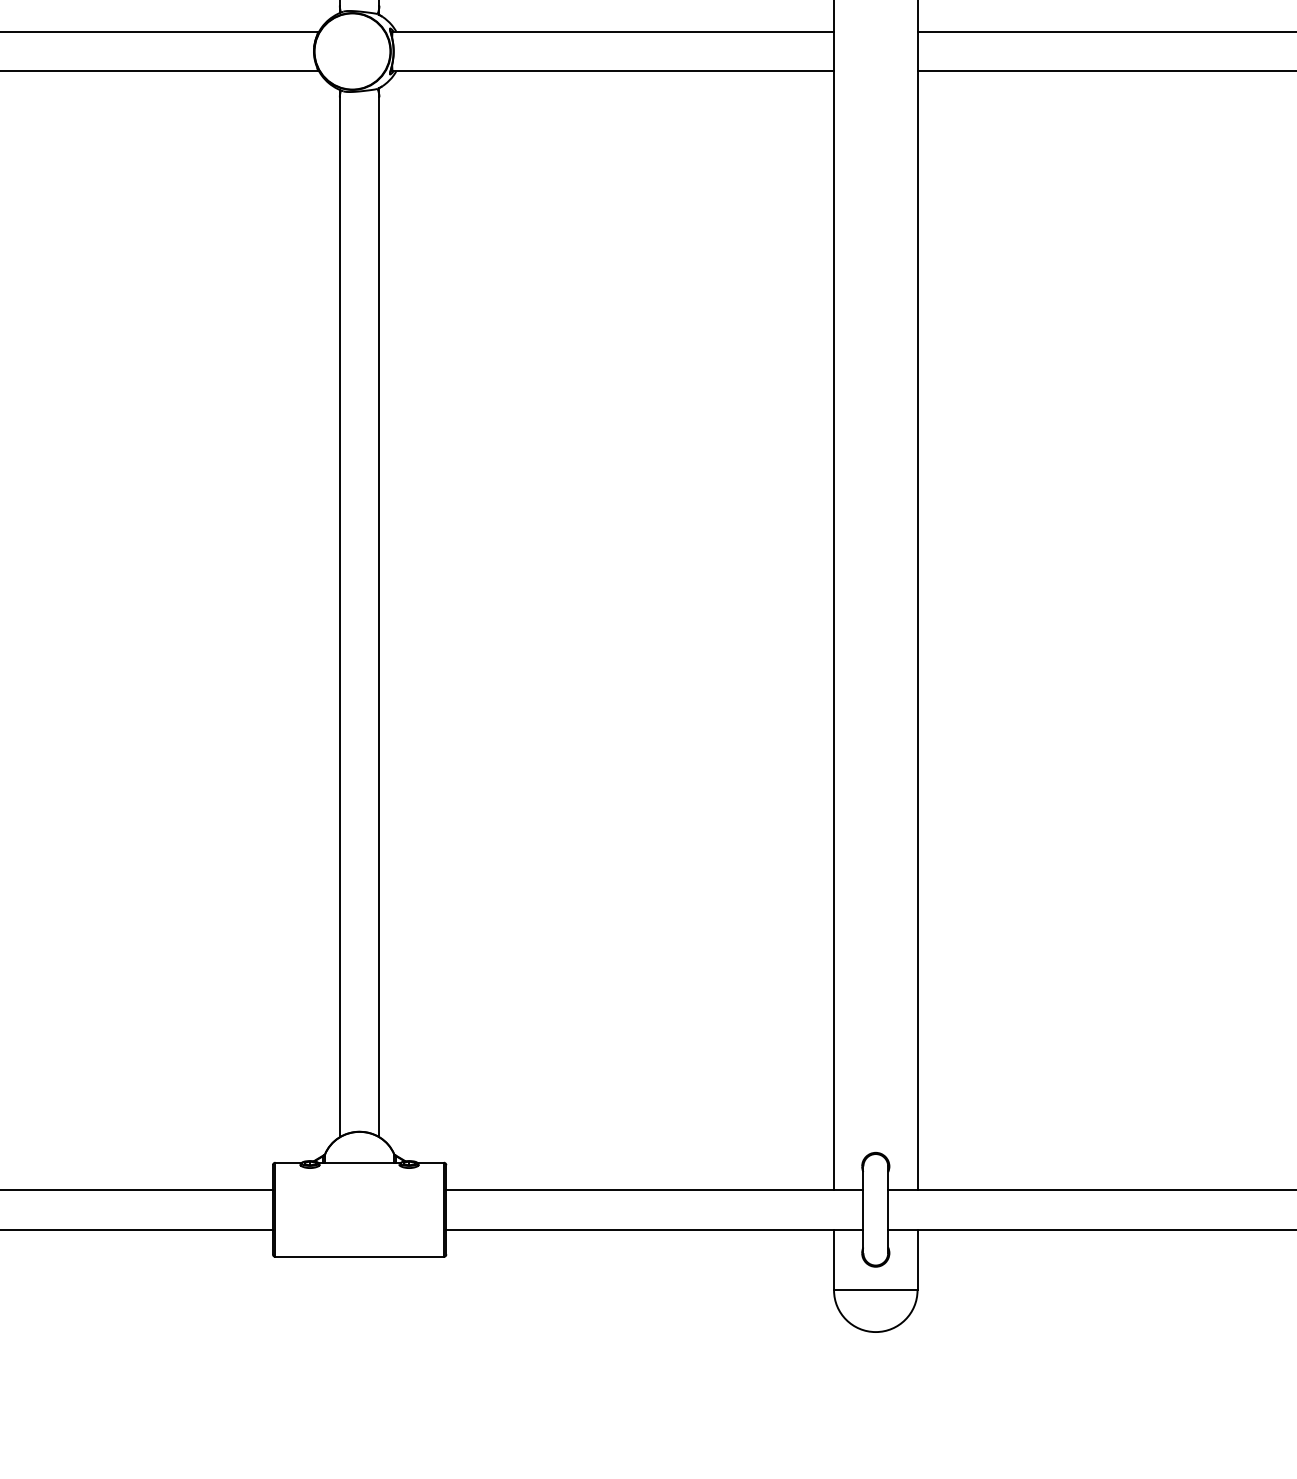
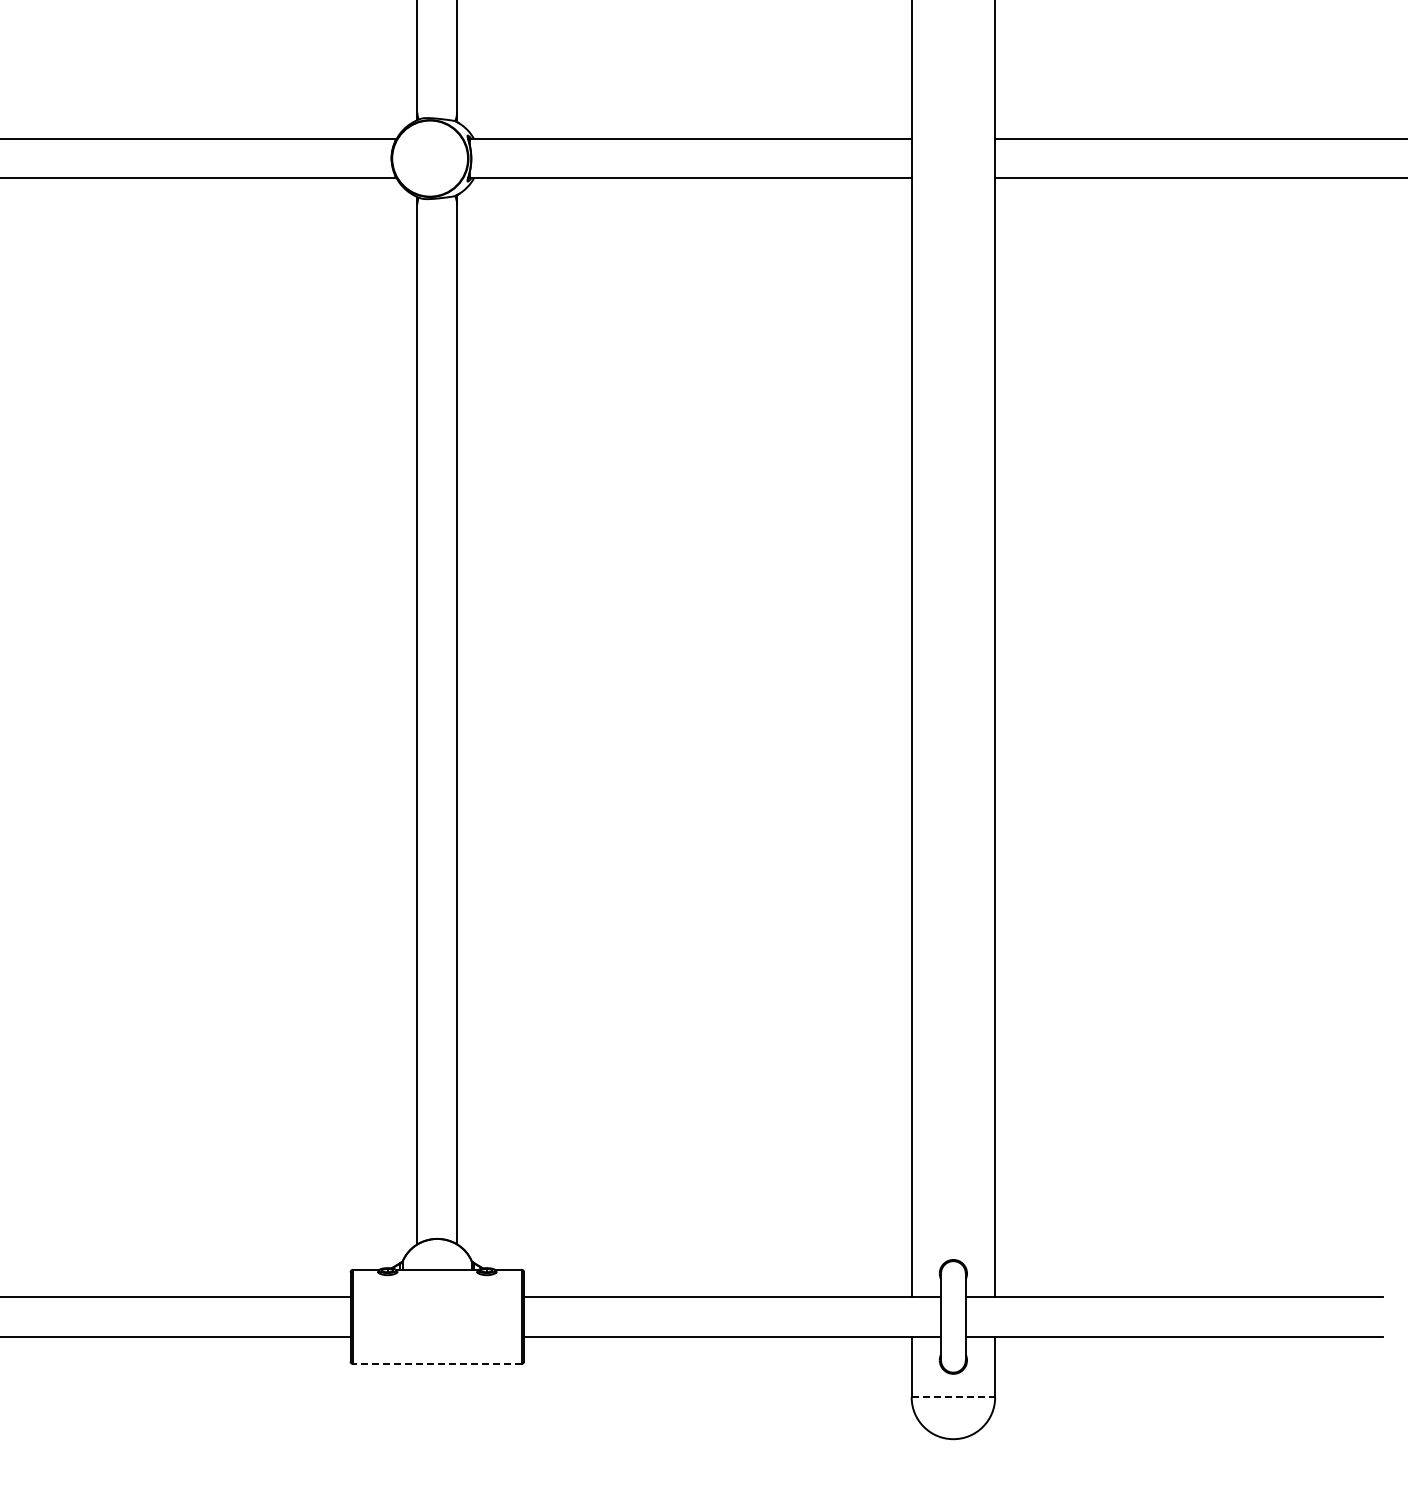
line: (358, 1256) -> (436, 1363), solid -> dashed
line: (875, 1290) -> (953, 1397), solid -> dashed

